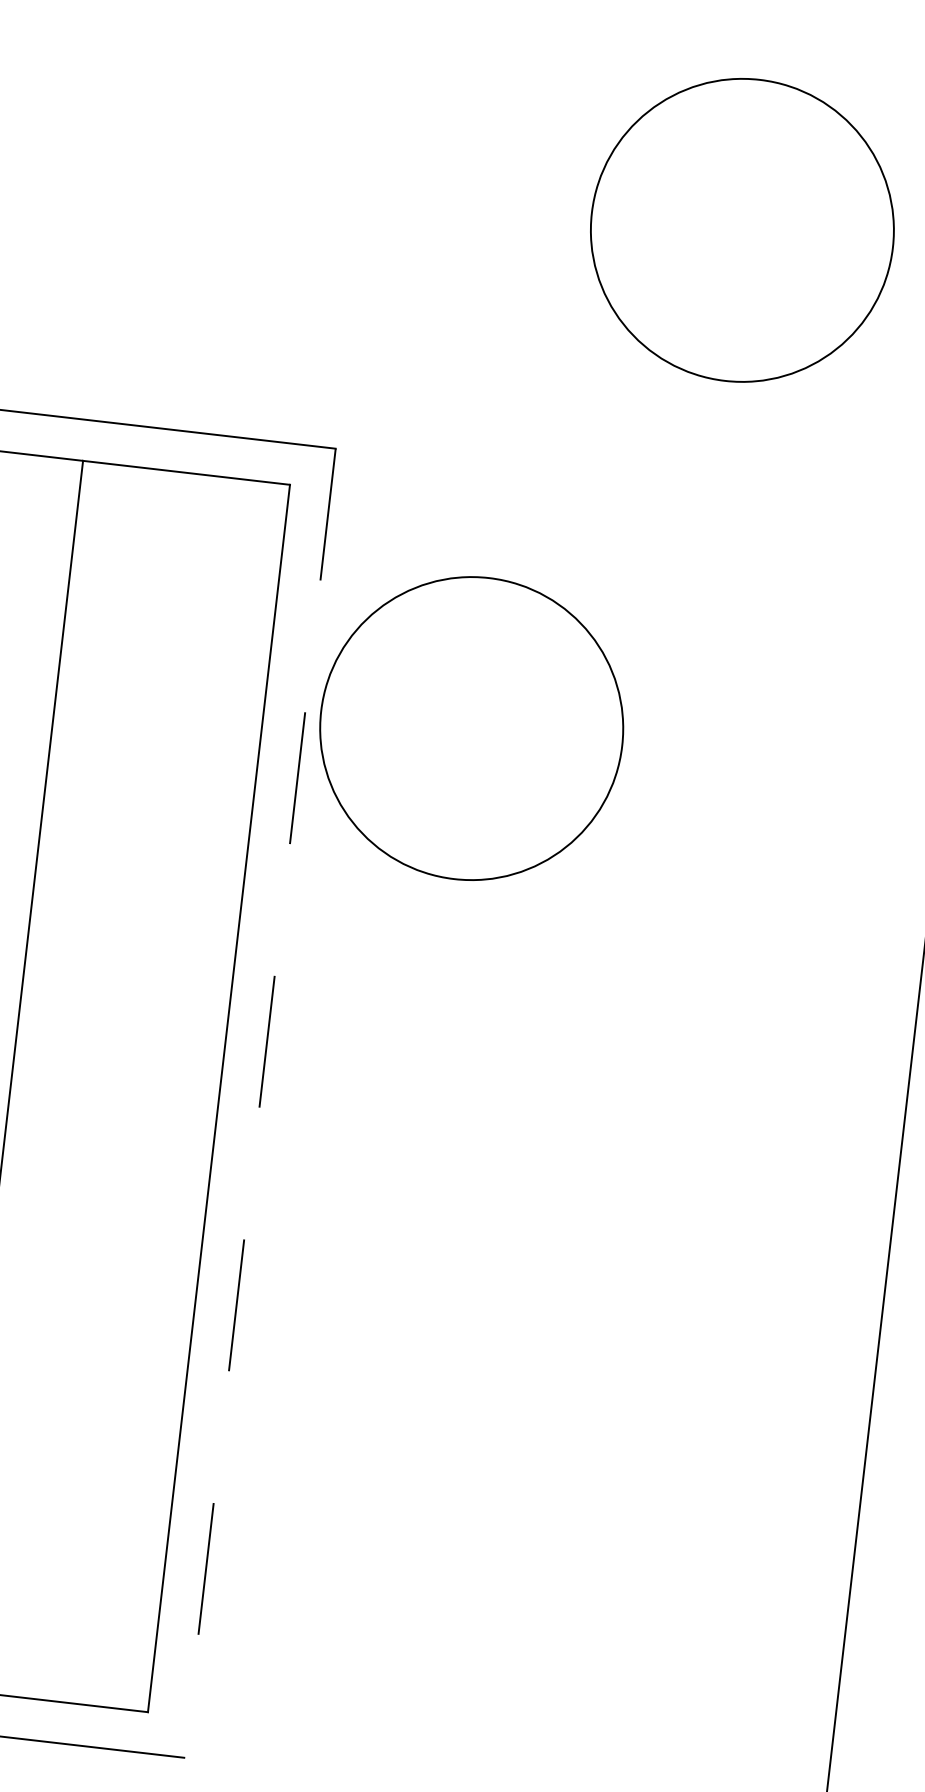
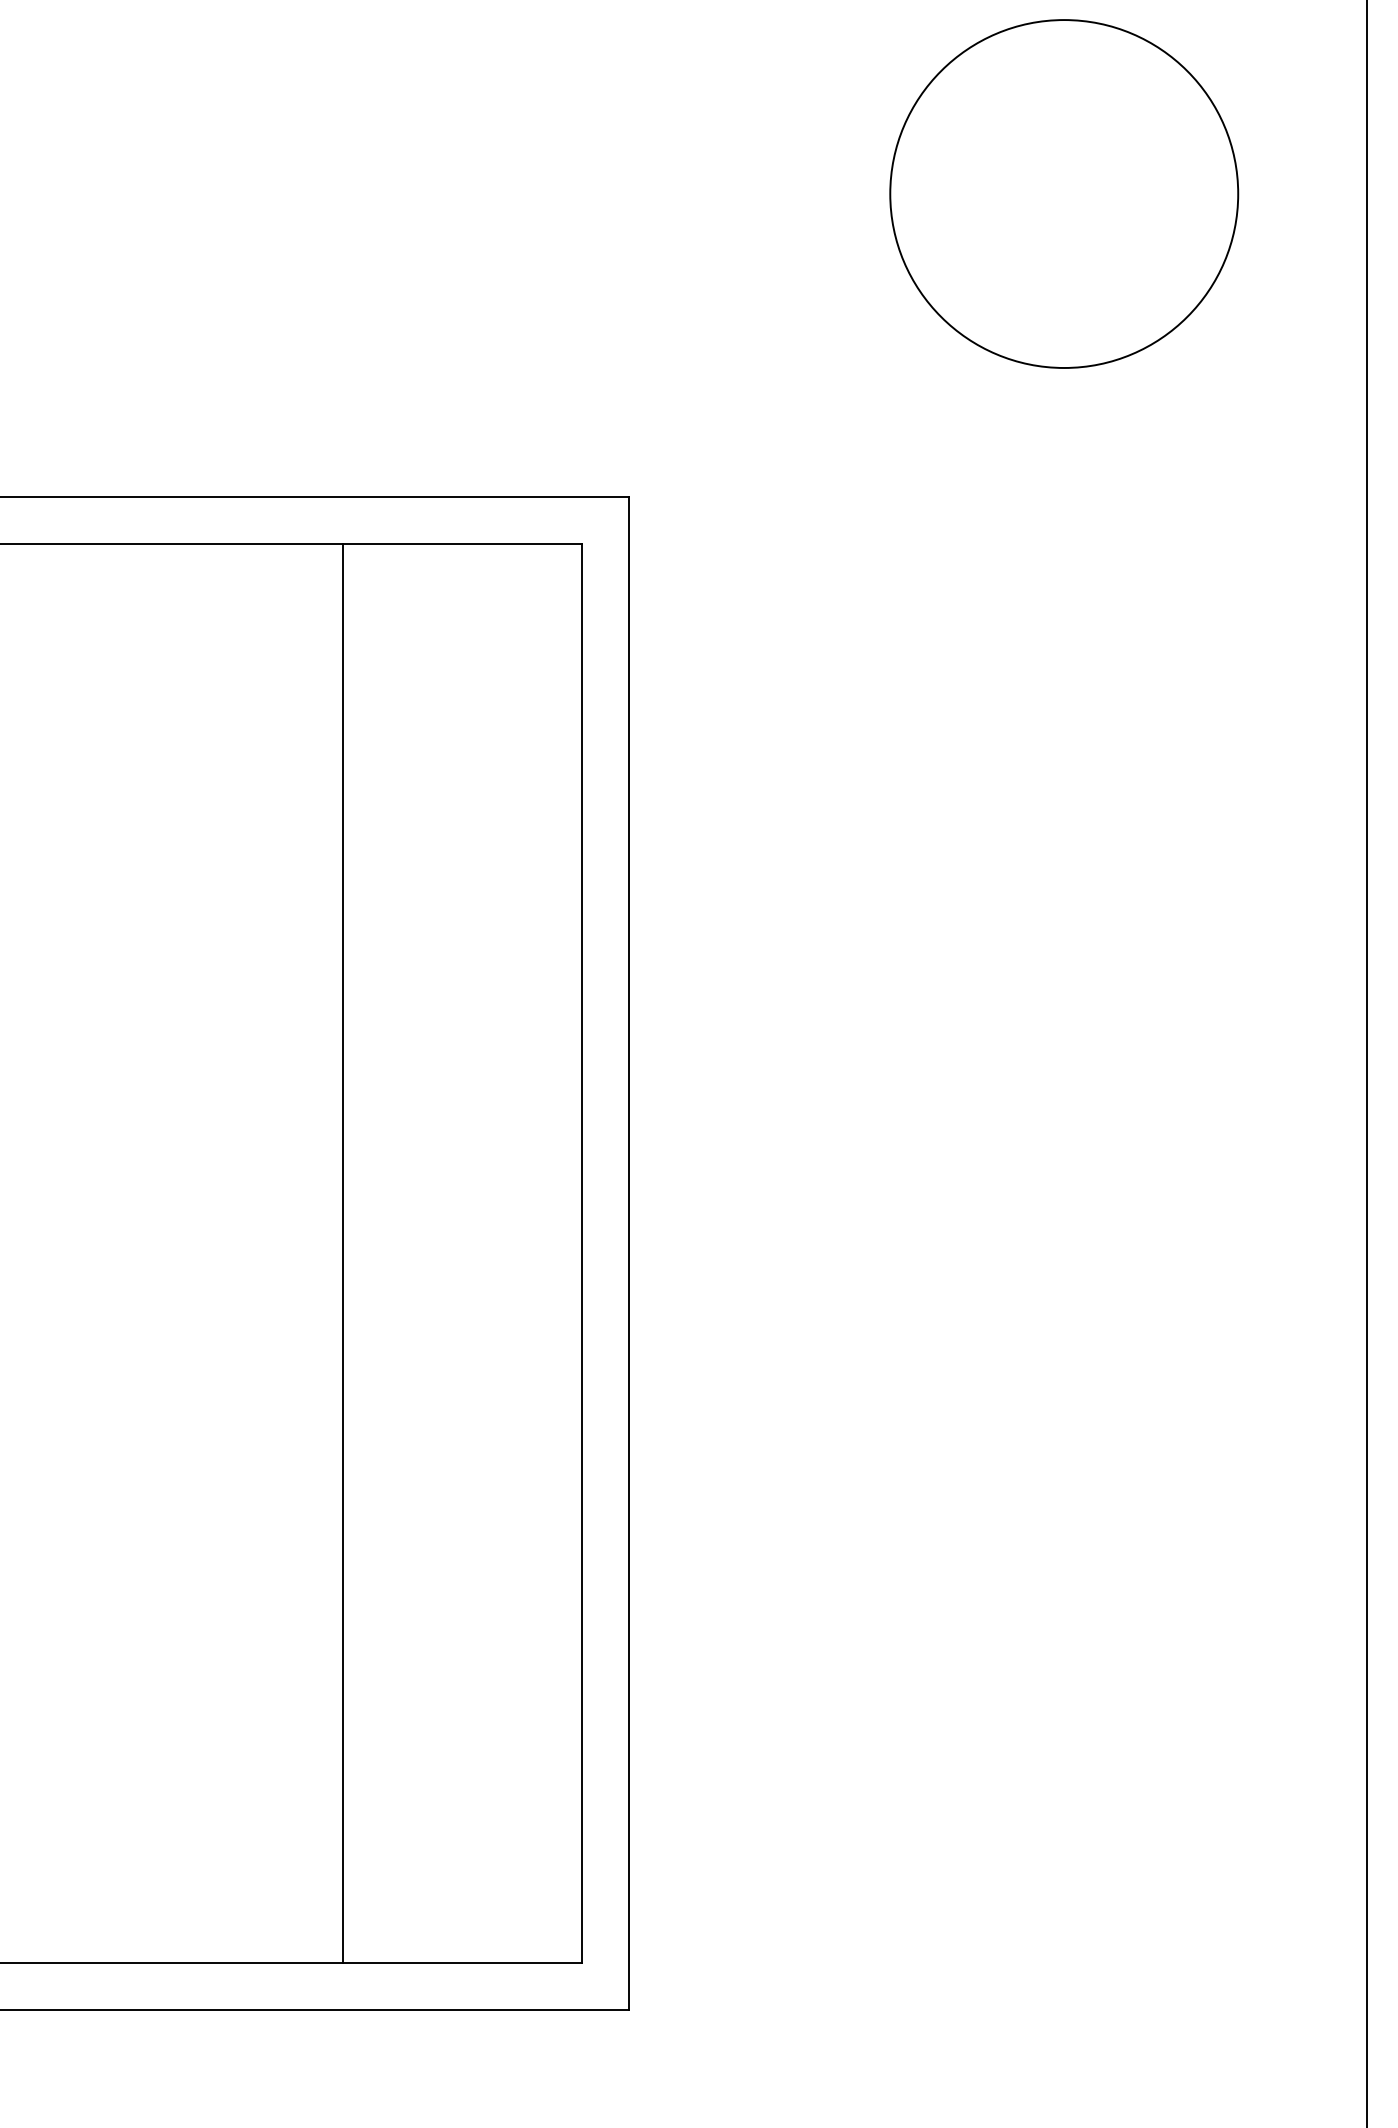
circle: (471, 728) -> (821, 797), removed
line: (260, 1103) -> (629, 1253), dashed -> solid

